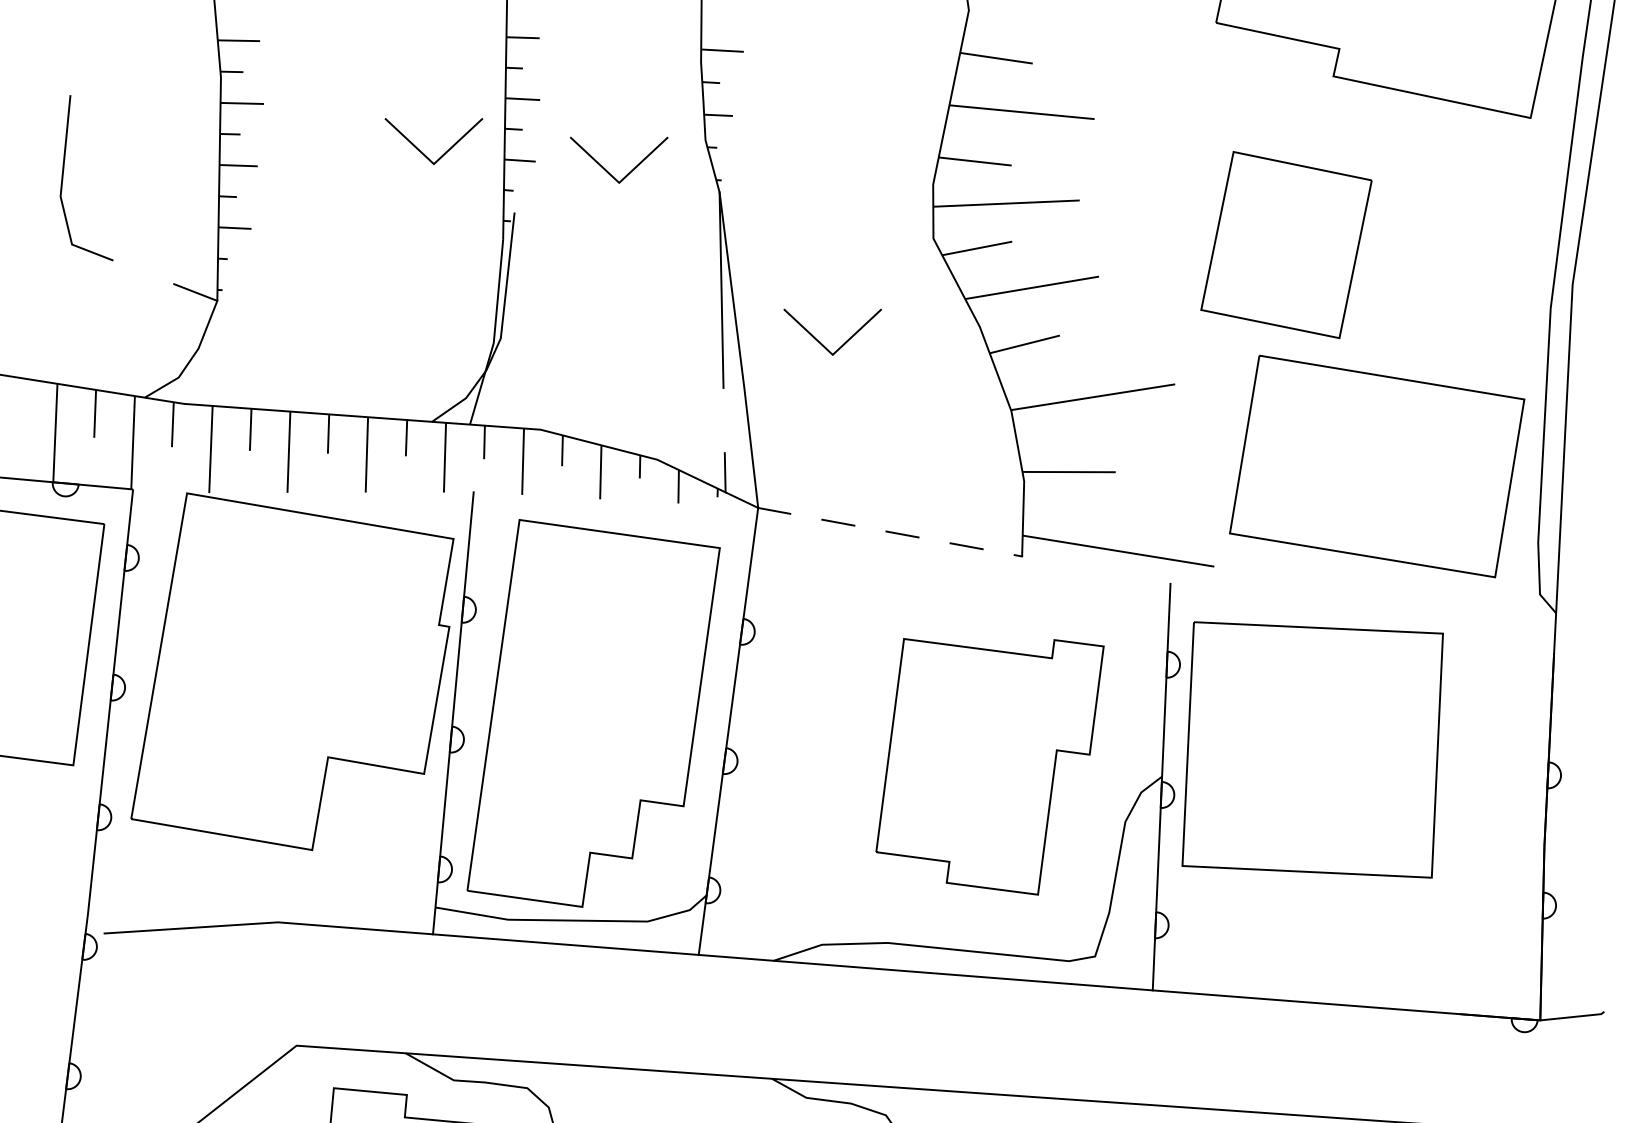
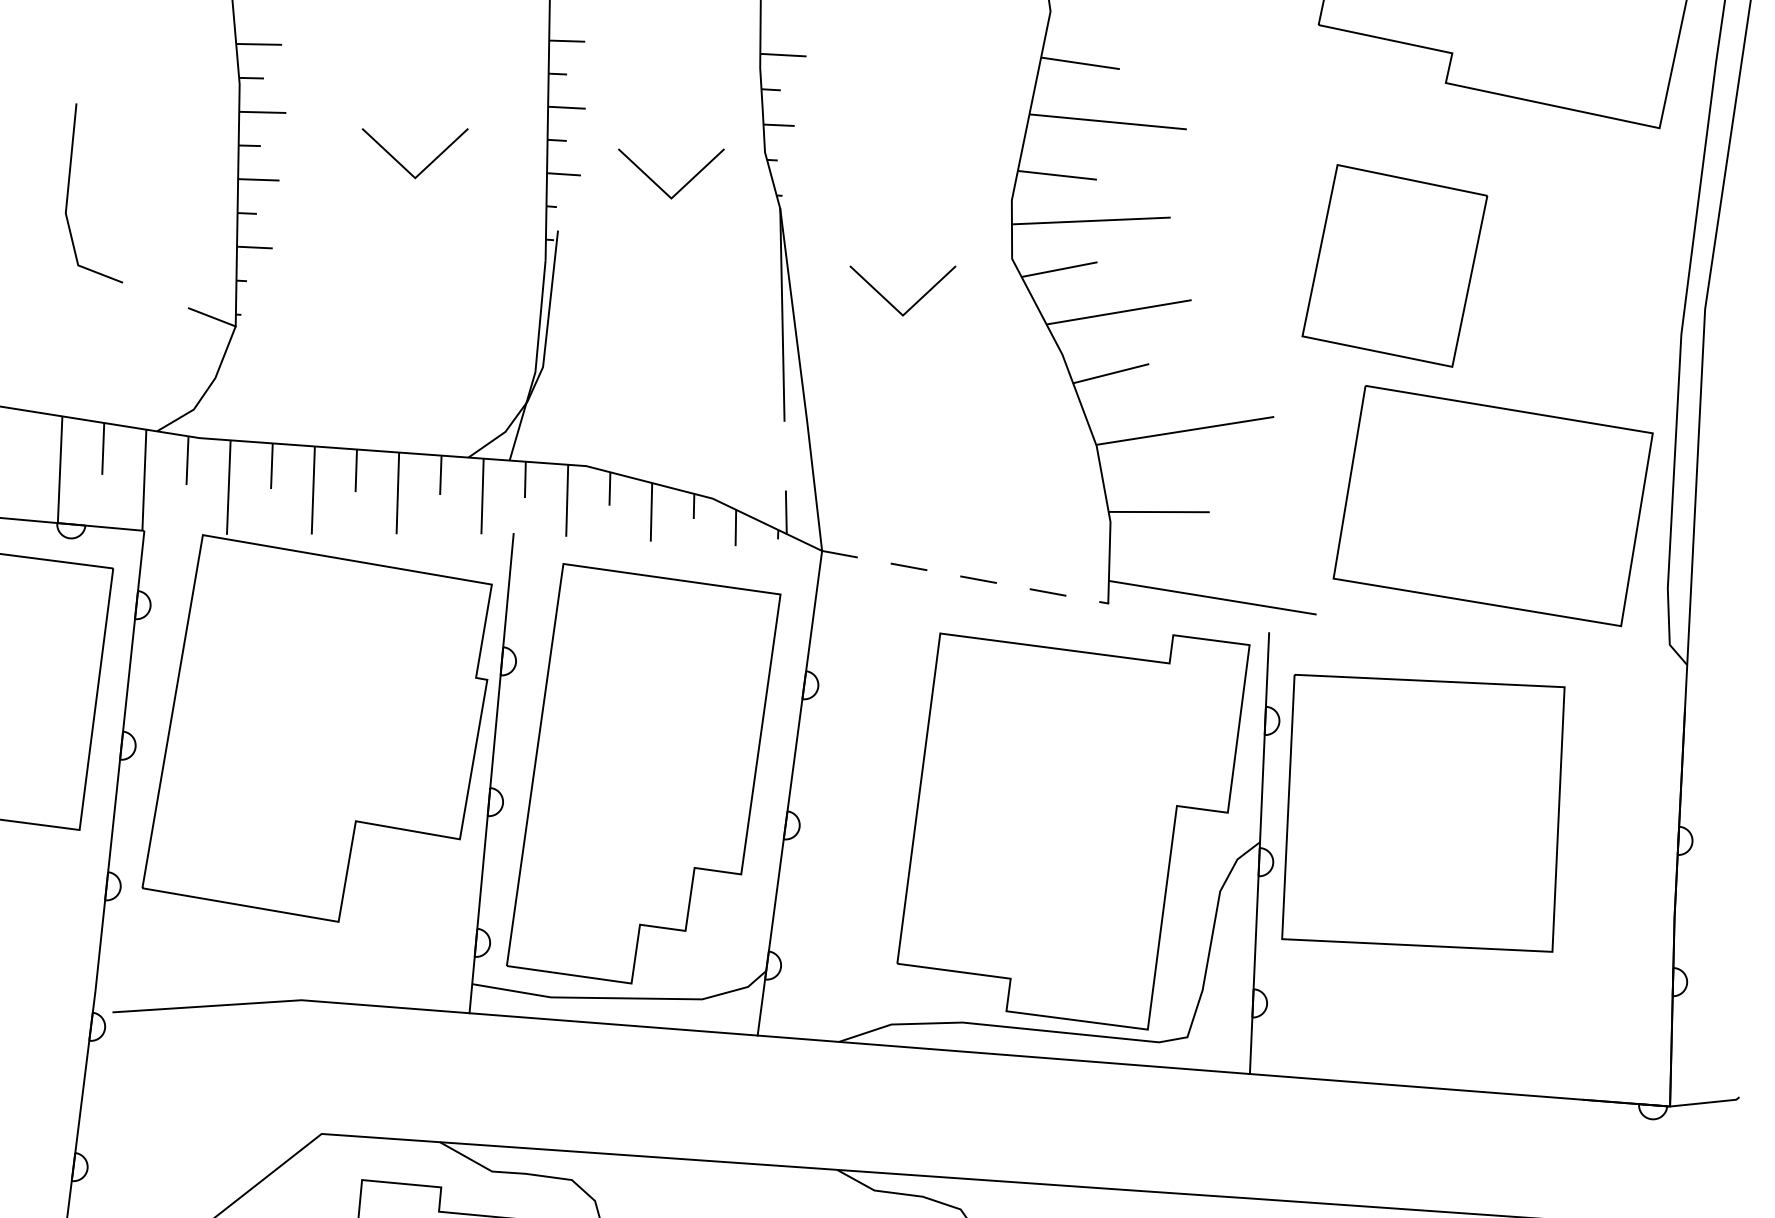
line: (424, 153) -> (405, 166), moved
line: (821, 342) -> (890, 302), moved
part: (989, 766) -> (1072, 831), size x1.43

